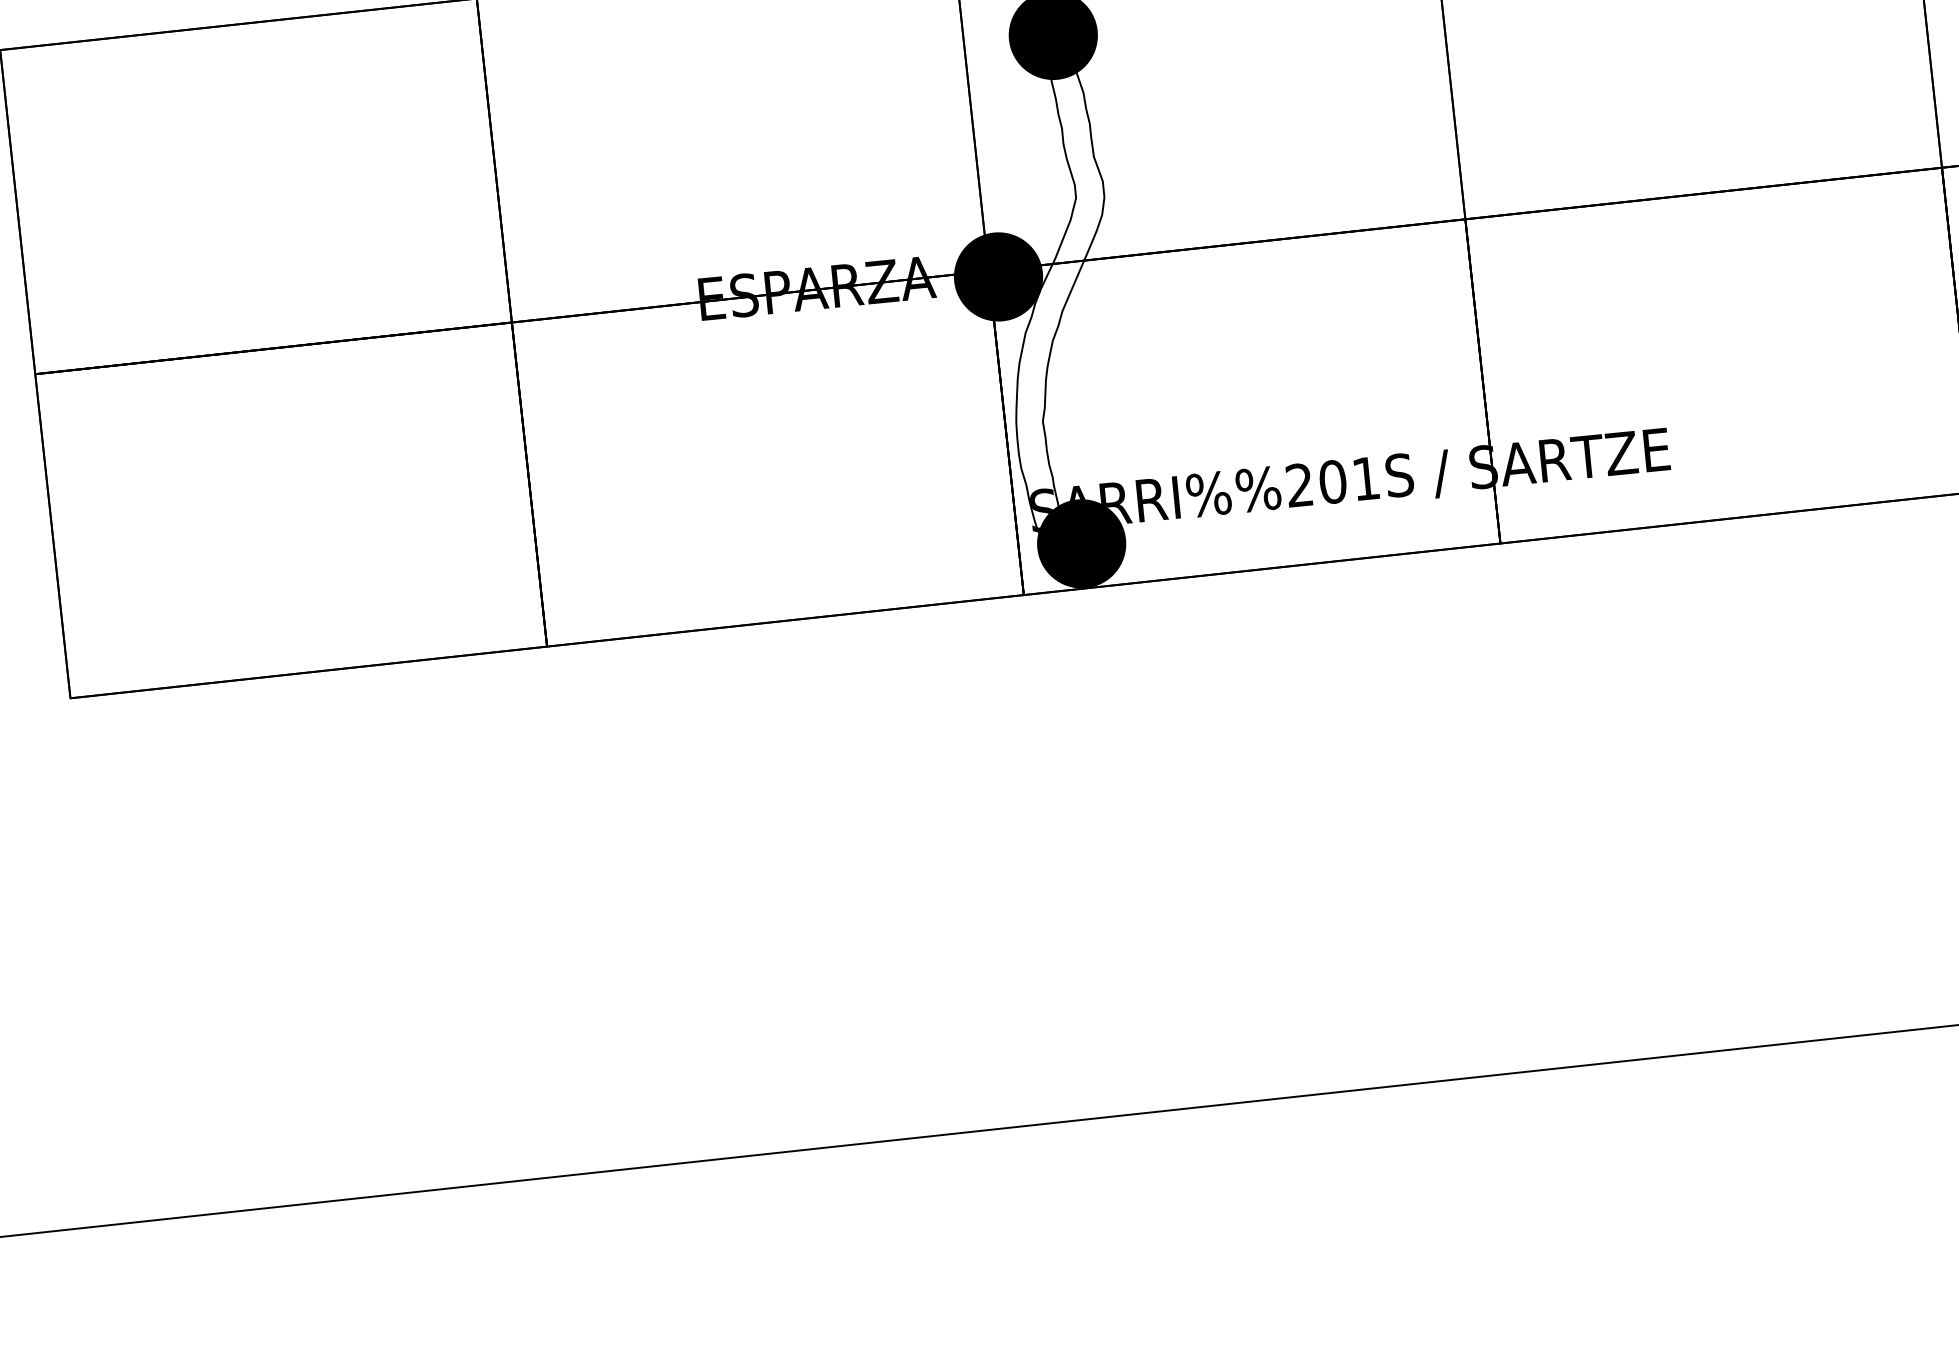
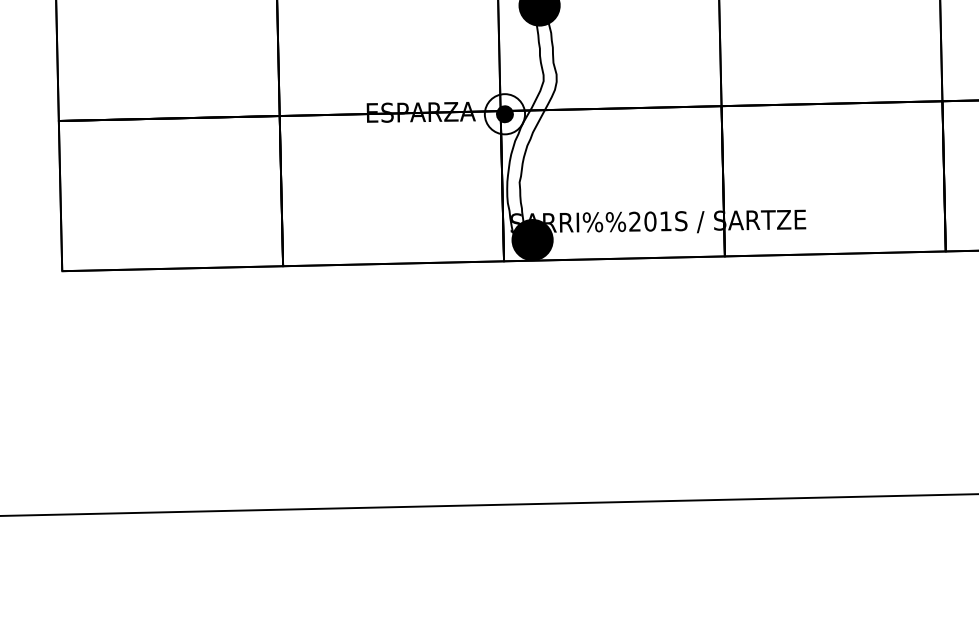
fill: (997, 277) -> (504, 114), removed
fill: (997, 277) -> (504, 114), removed

